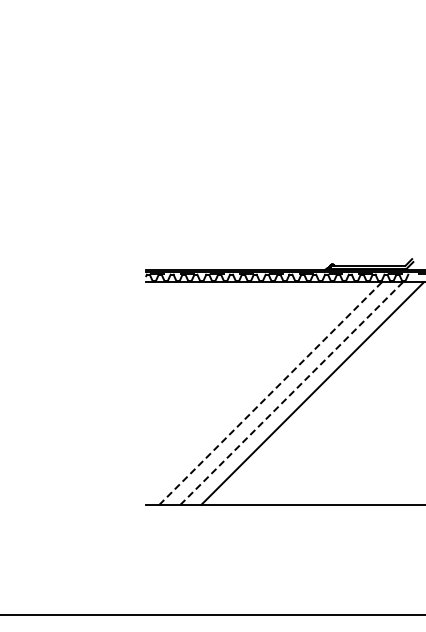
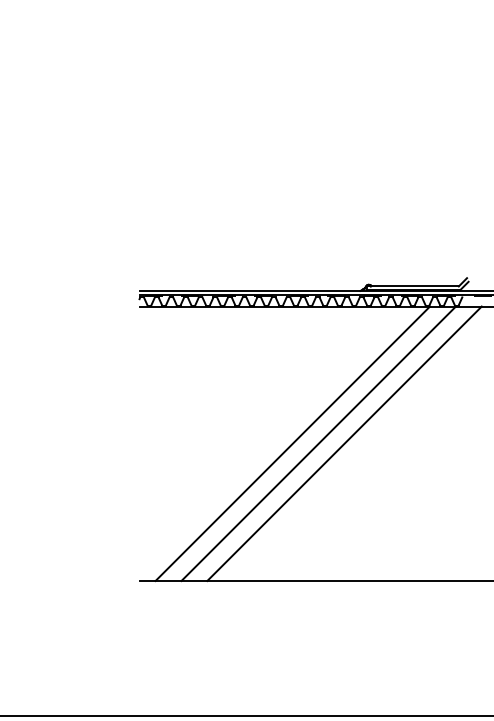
line: (270, 393) -> (292, 443), dashed -> solid
line: (291, 393) -> (318, 443), dashed -> solid

